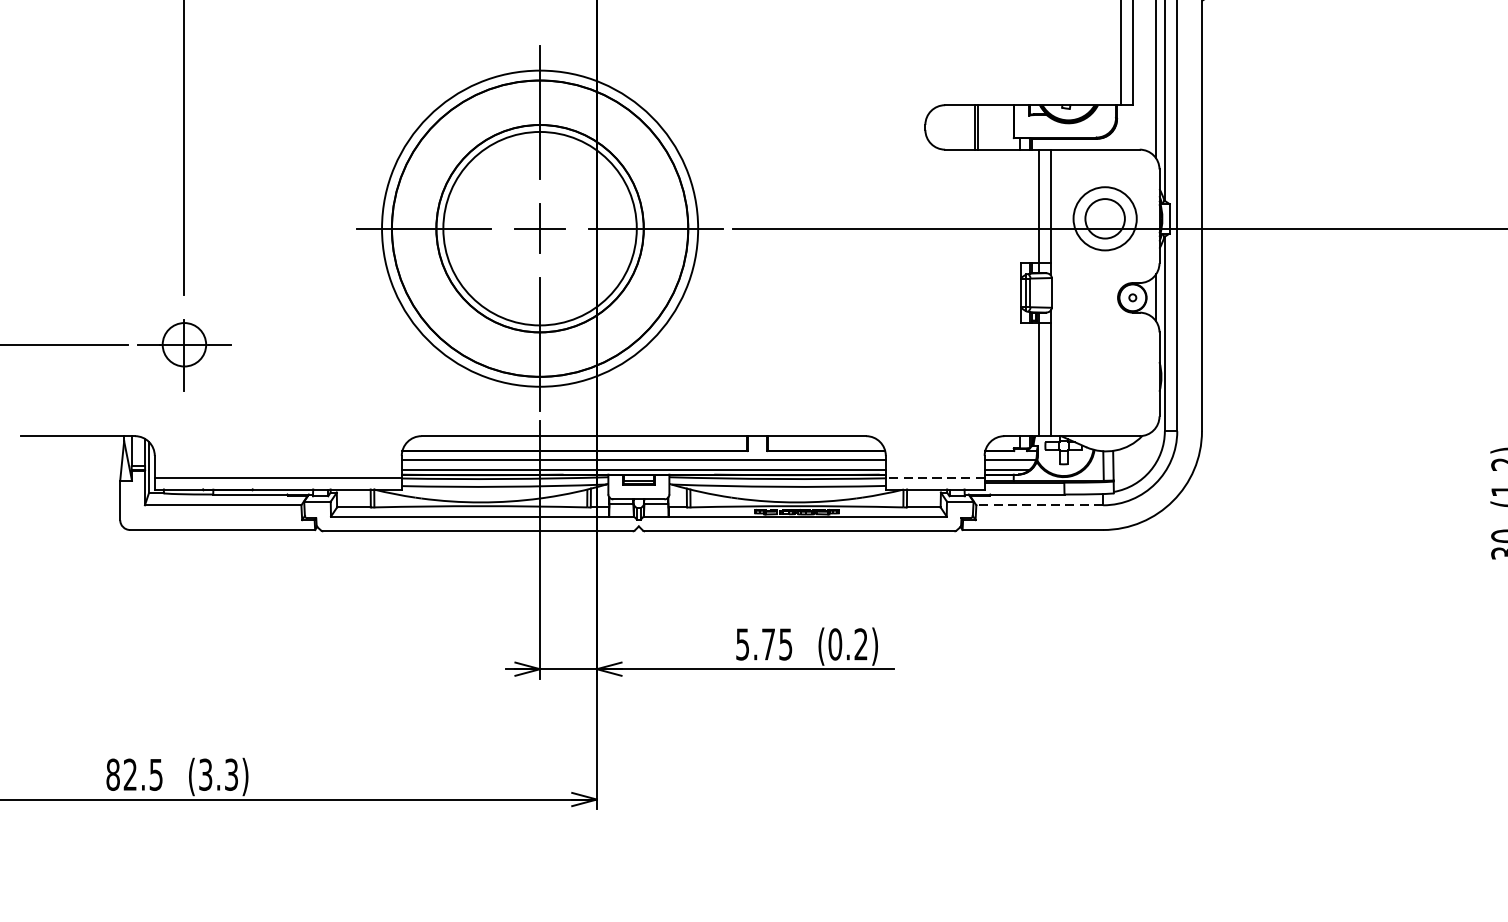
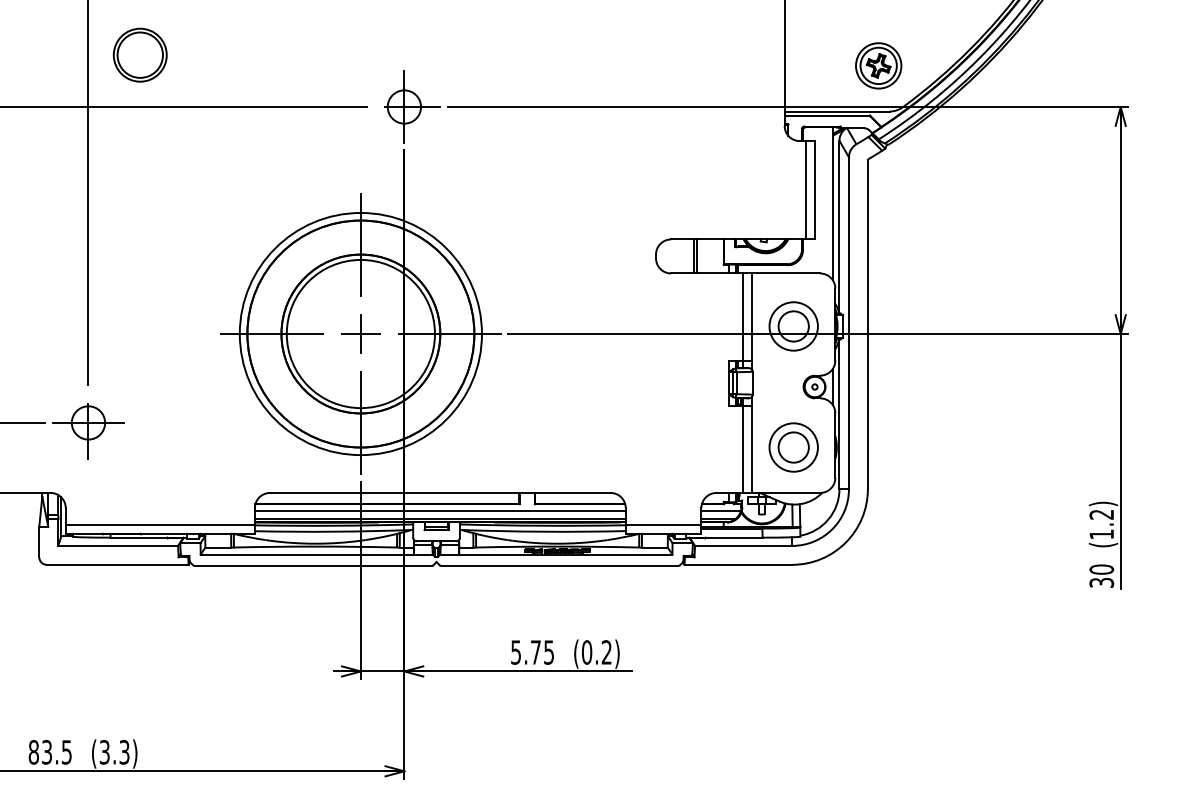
part: (1104, 376) -> (793, 447), added
line: (935, 477) -> (663, 524), dashed -> solid
line: (1039, 504) -> (743, 545), dashed -> solid
text: (129, 774) -> (46, 752), 82.5 -> 83.5

